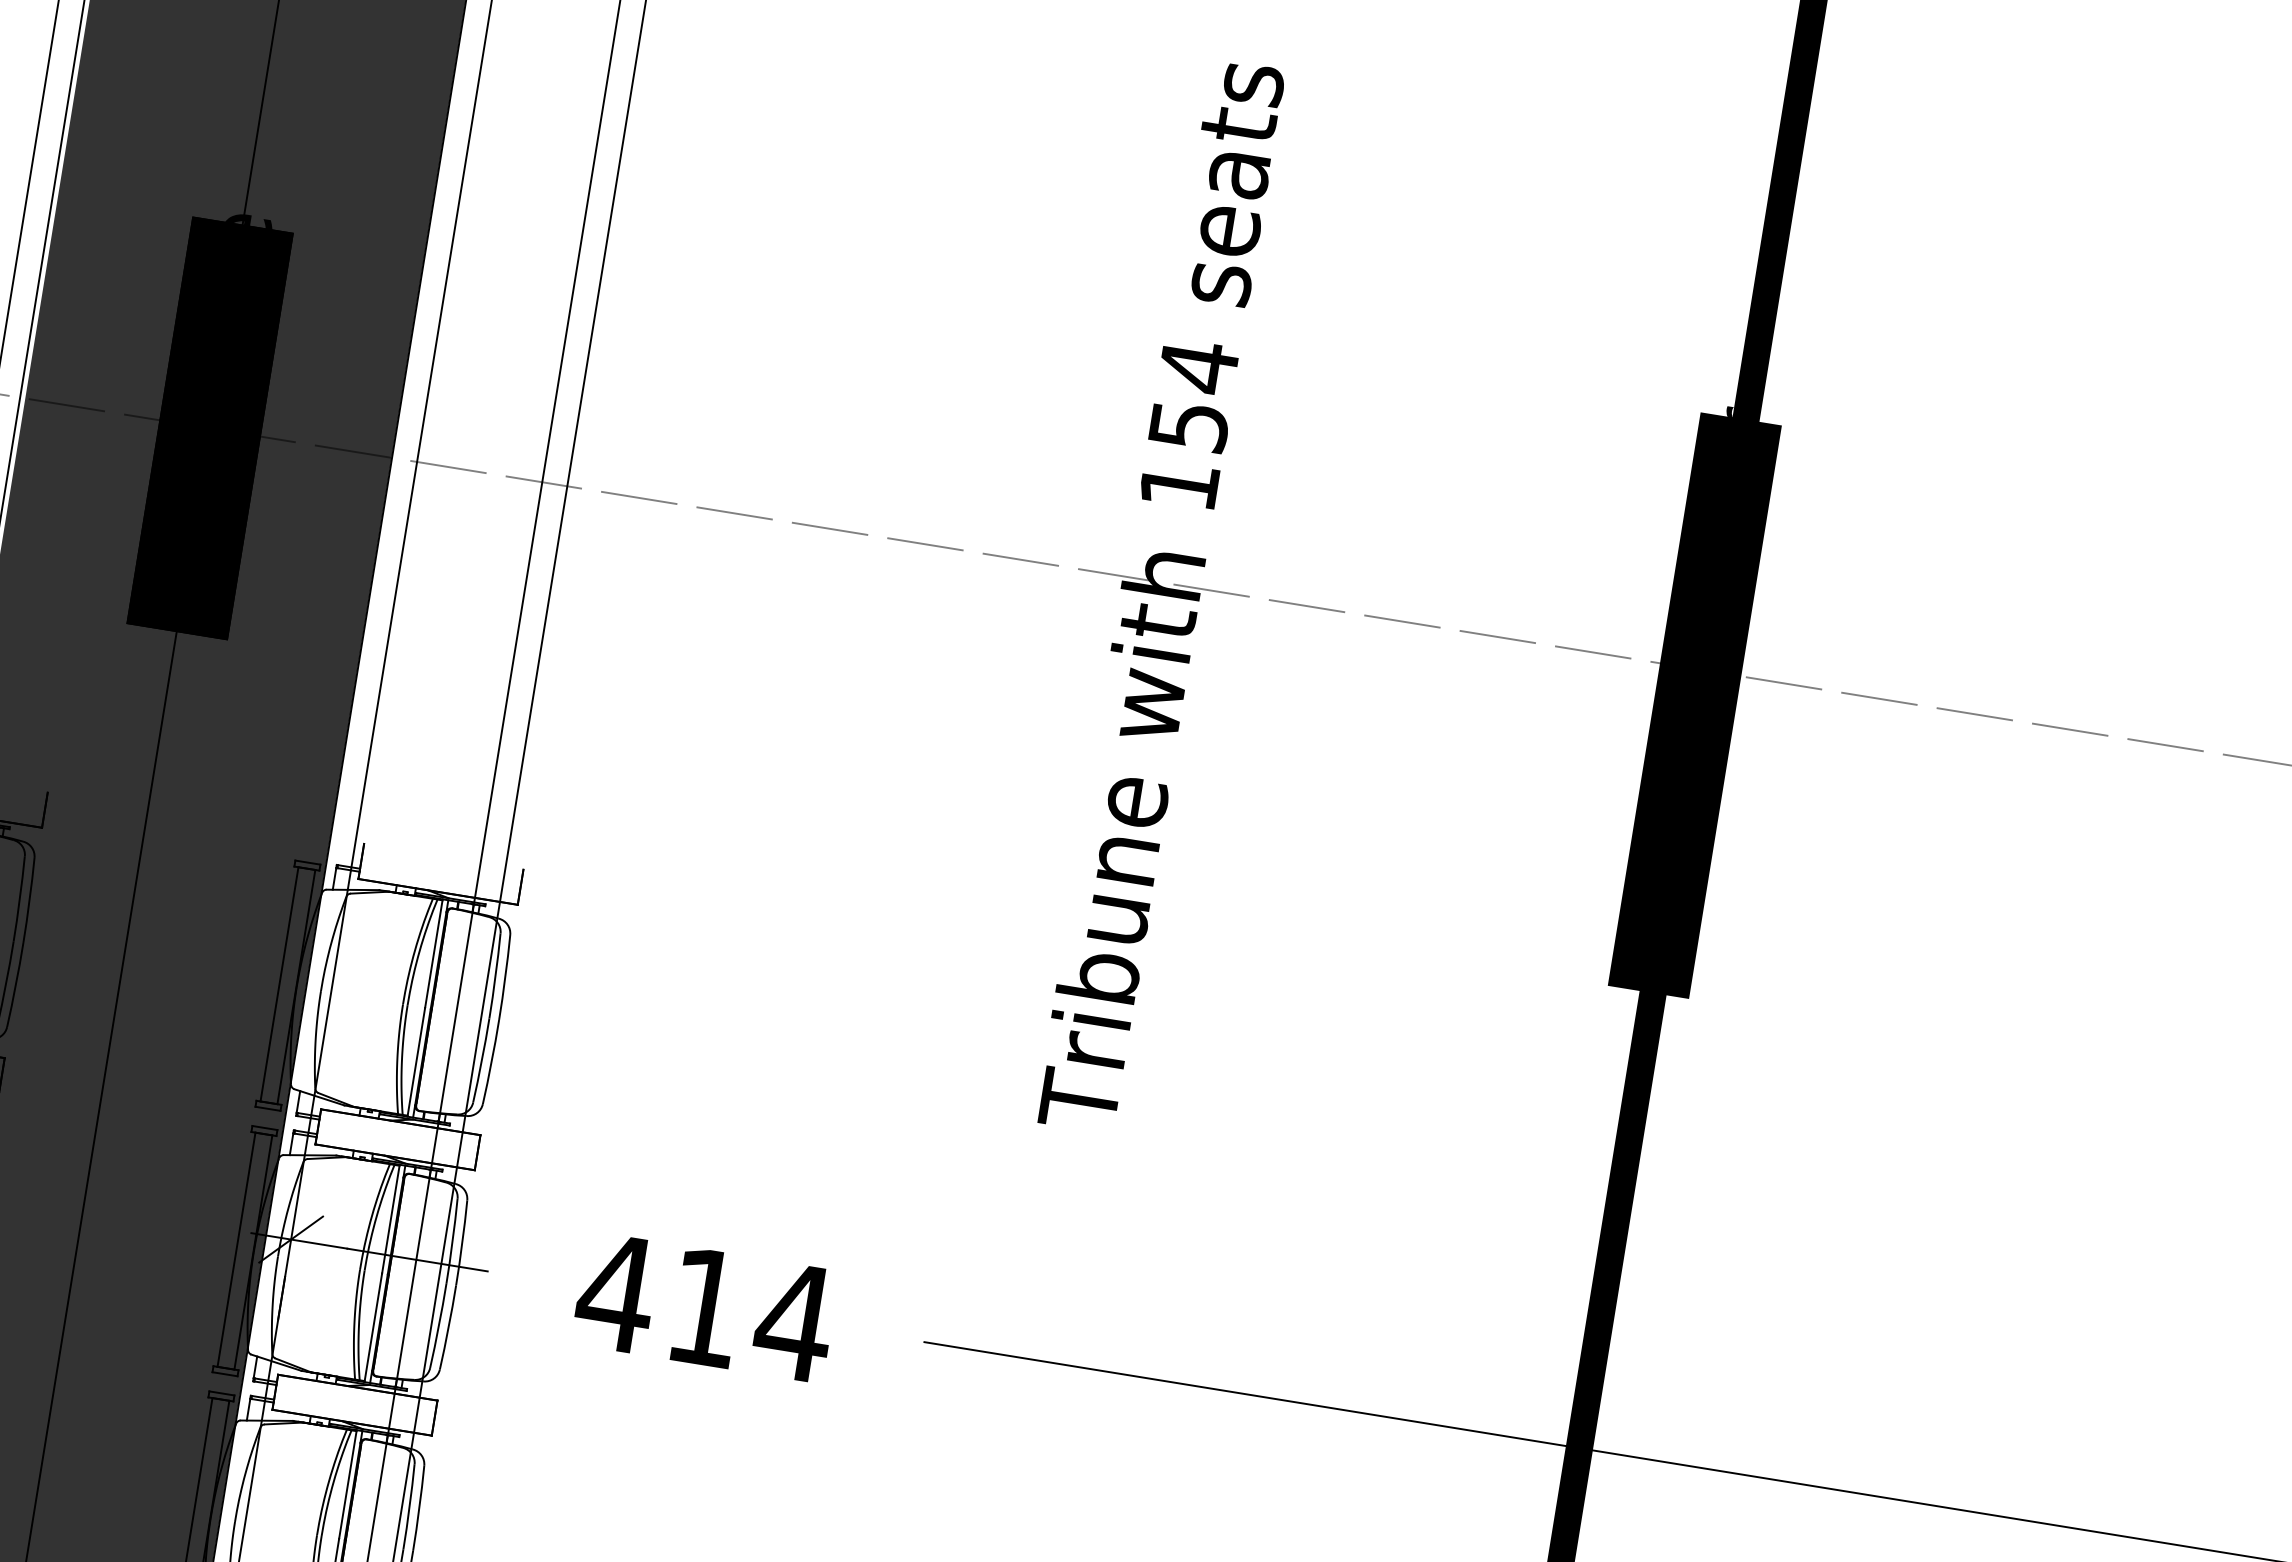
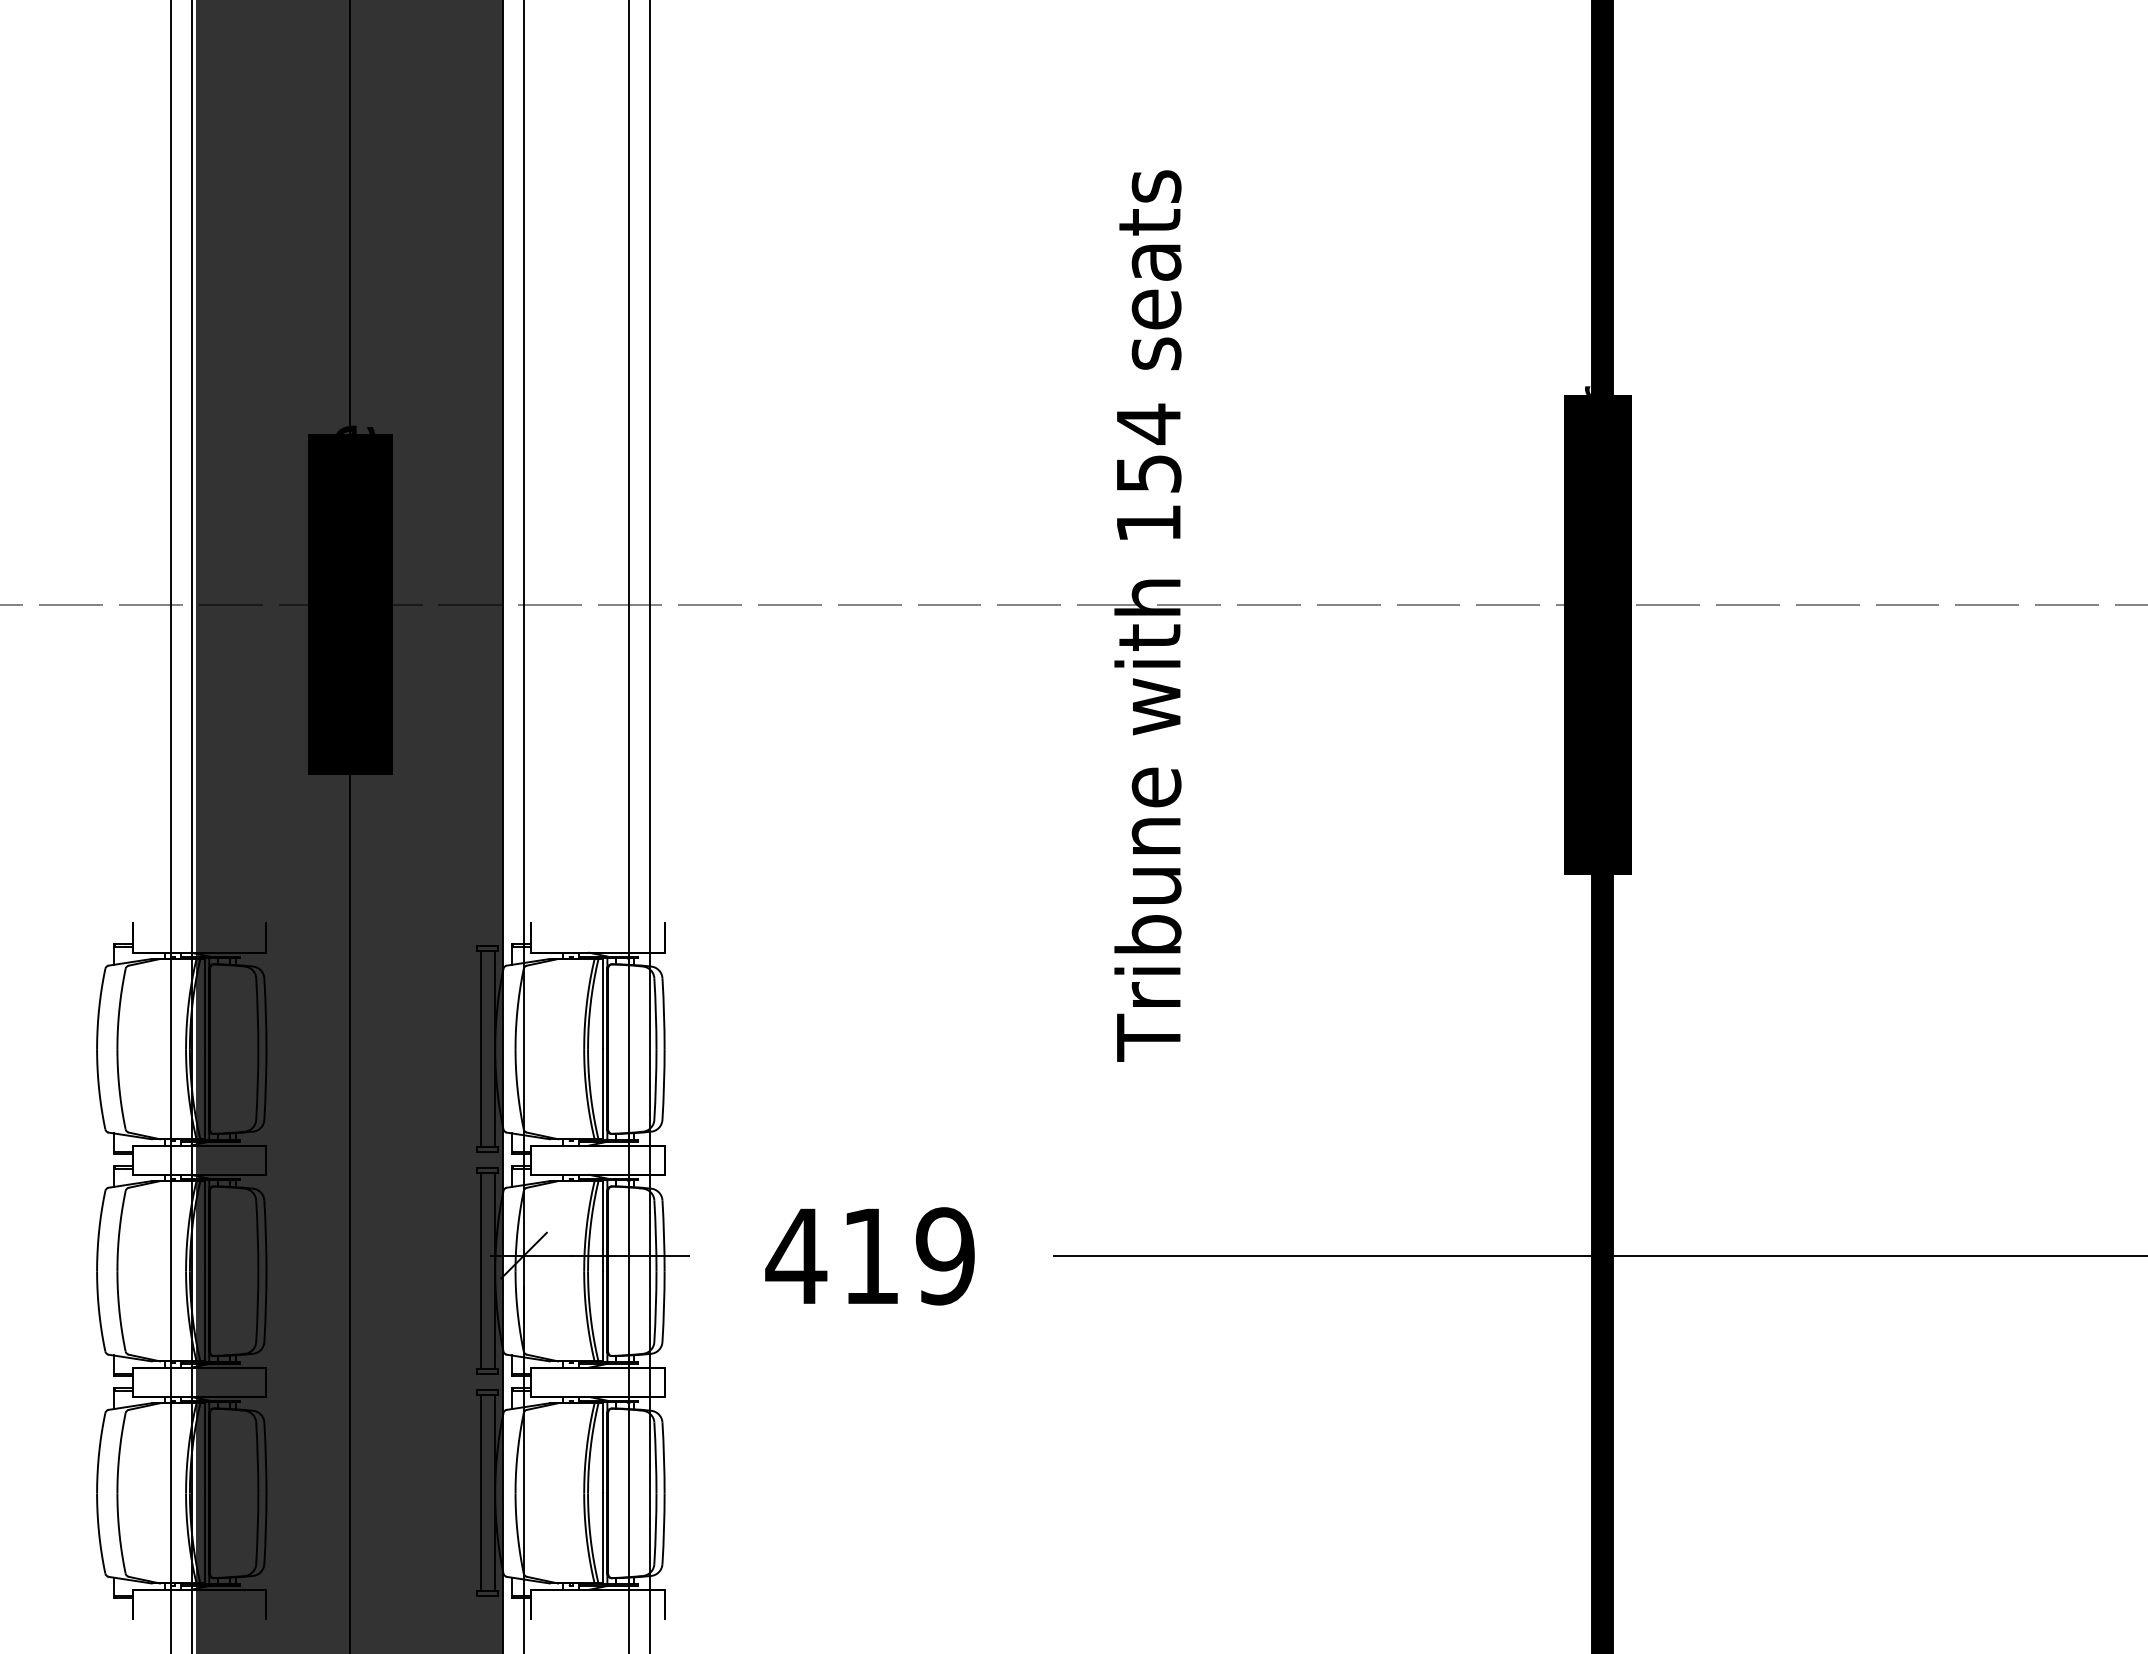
text: (794, 1322) -> (945, 1256), 414 -> 419

